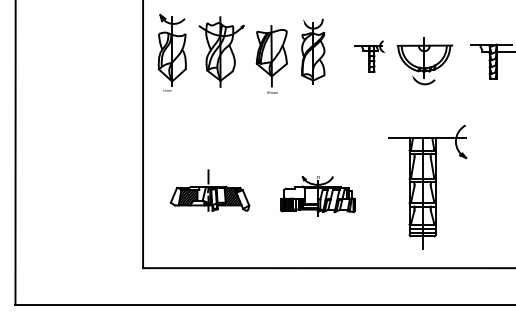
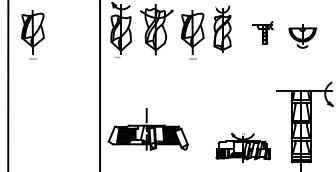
part: (49, 59) -> (32, 34), added
part: (424, 61) -> (302, 36), size x0.7
part: (209, 190) -> (147, 129), size x1.4
part: (317, 196) -> (242, 147), moved

